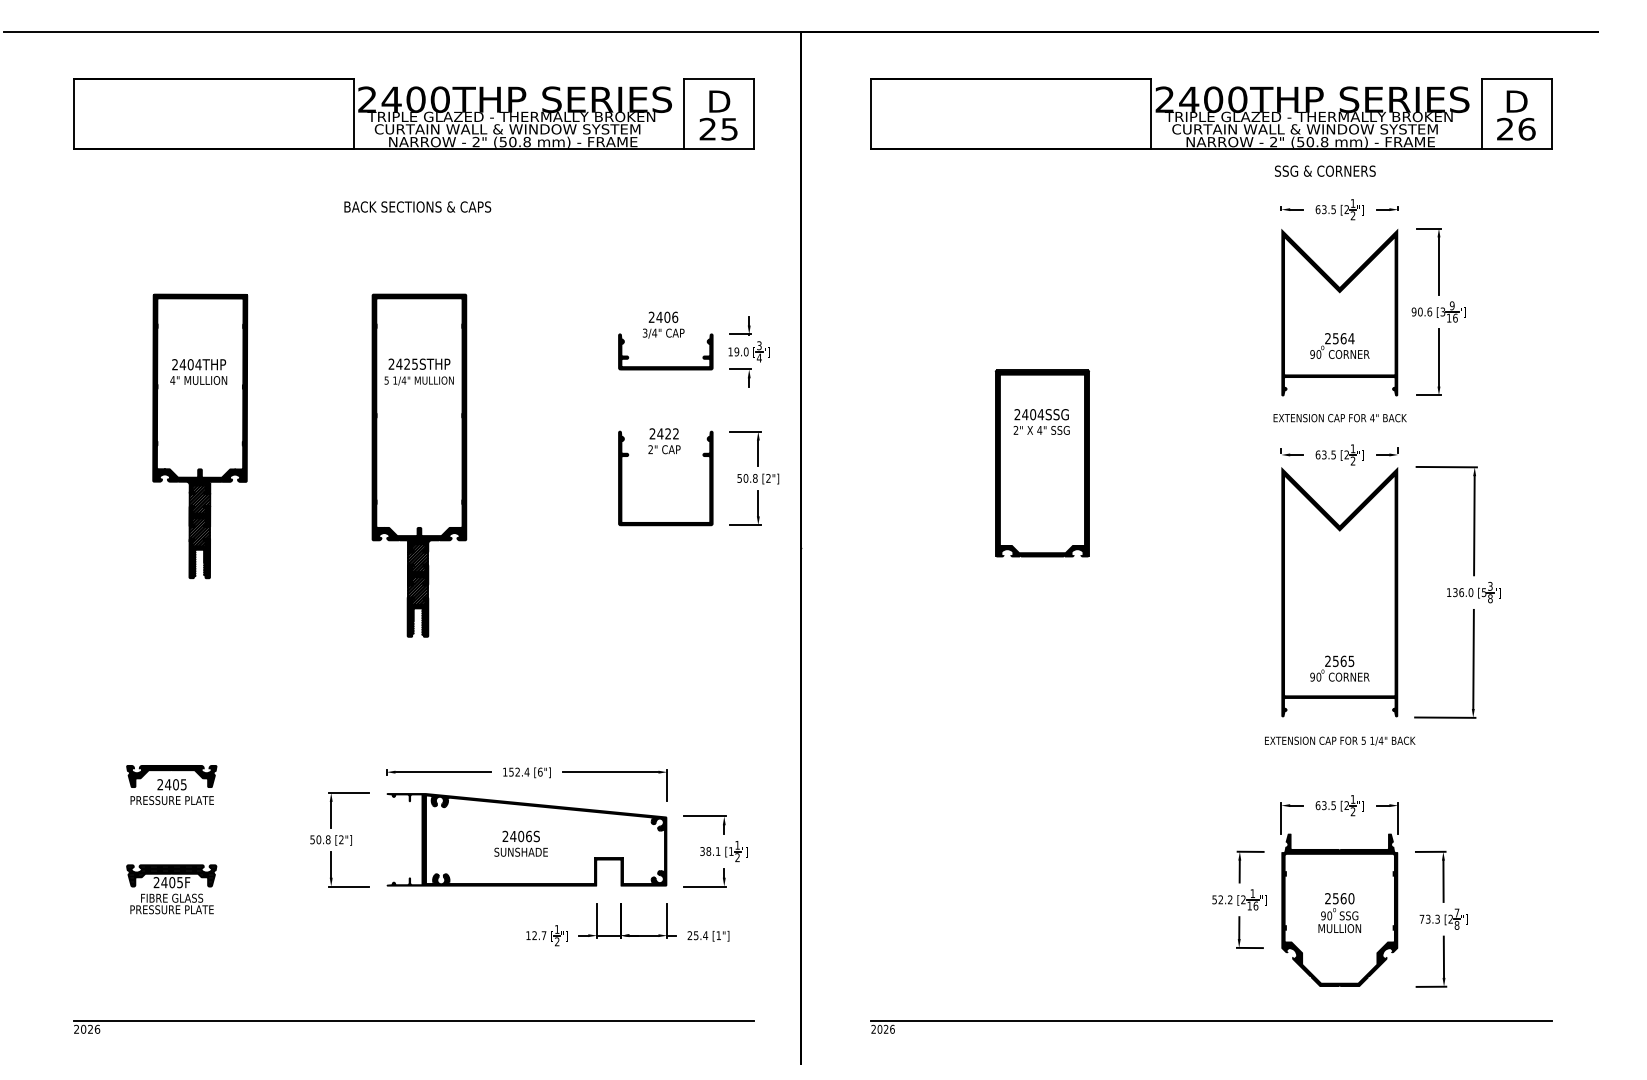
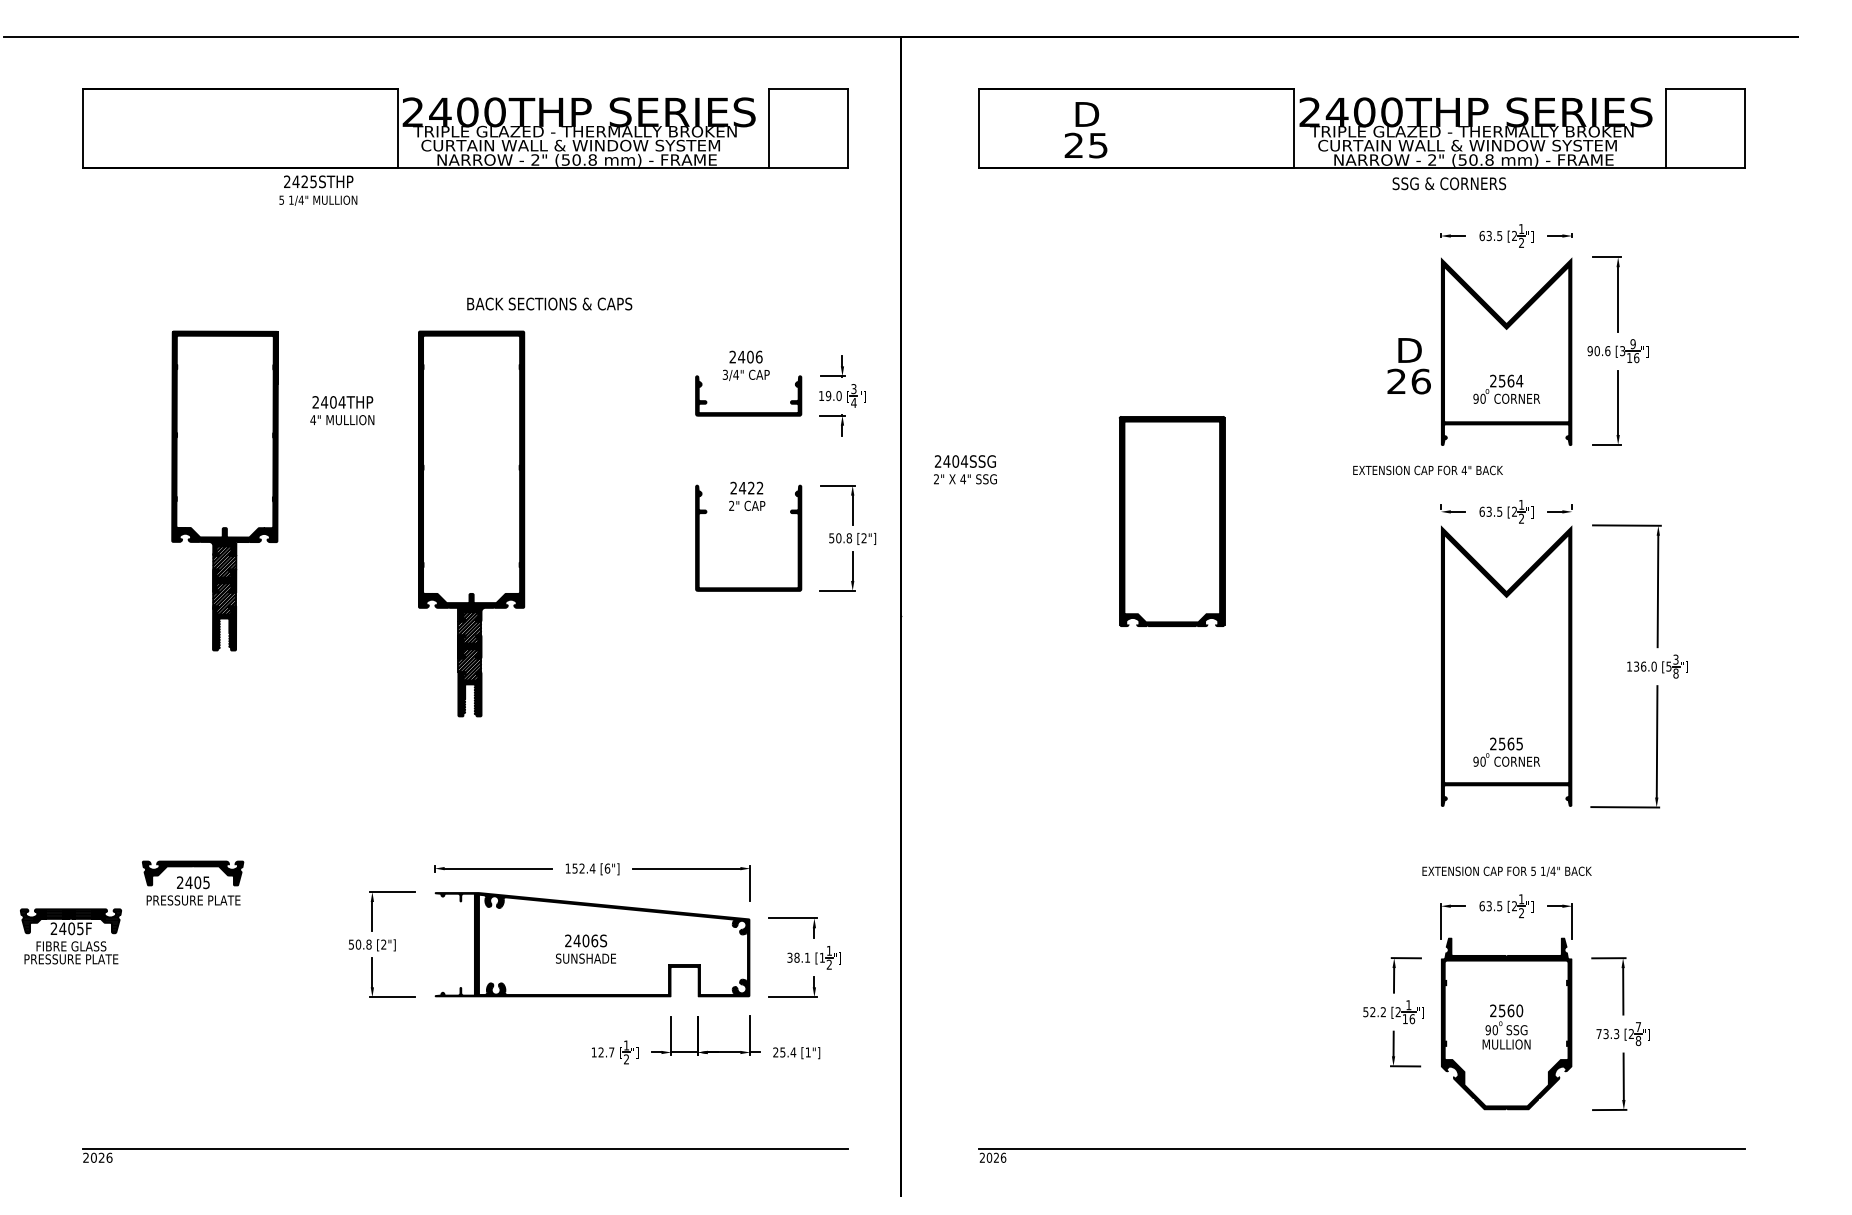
text: (718, 115) -> (1085, 130), moved
text: (1515, 115) -> (1408, 366), moved
text: (1325, 170) -> (1449, 183), moved
text: (417, 206) -> (549, 303), moved
text: (198, 371) -> (342, 410), moved
text: (419, 371) -> (318, 190), moved
text: (1339, 418) -> (1427, 470), moved
text: (1041, 421) -> (965, 469), moved
text: (1339, 740) -> (1506, 871), moved
part: (171, 889) -> (70, 936), moved

